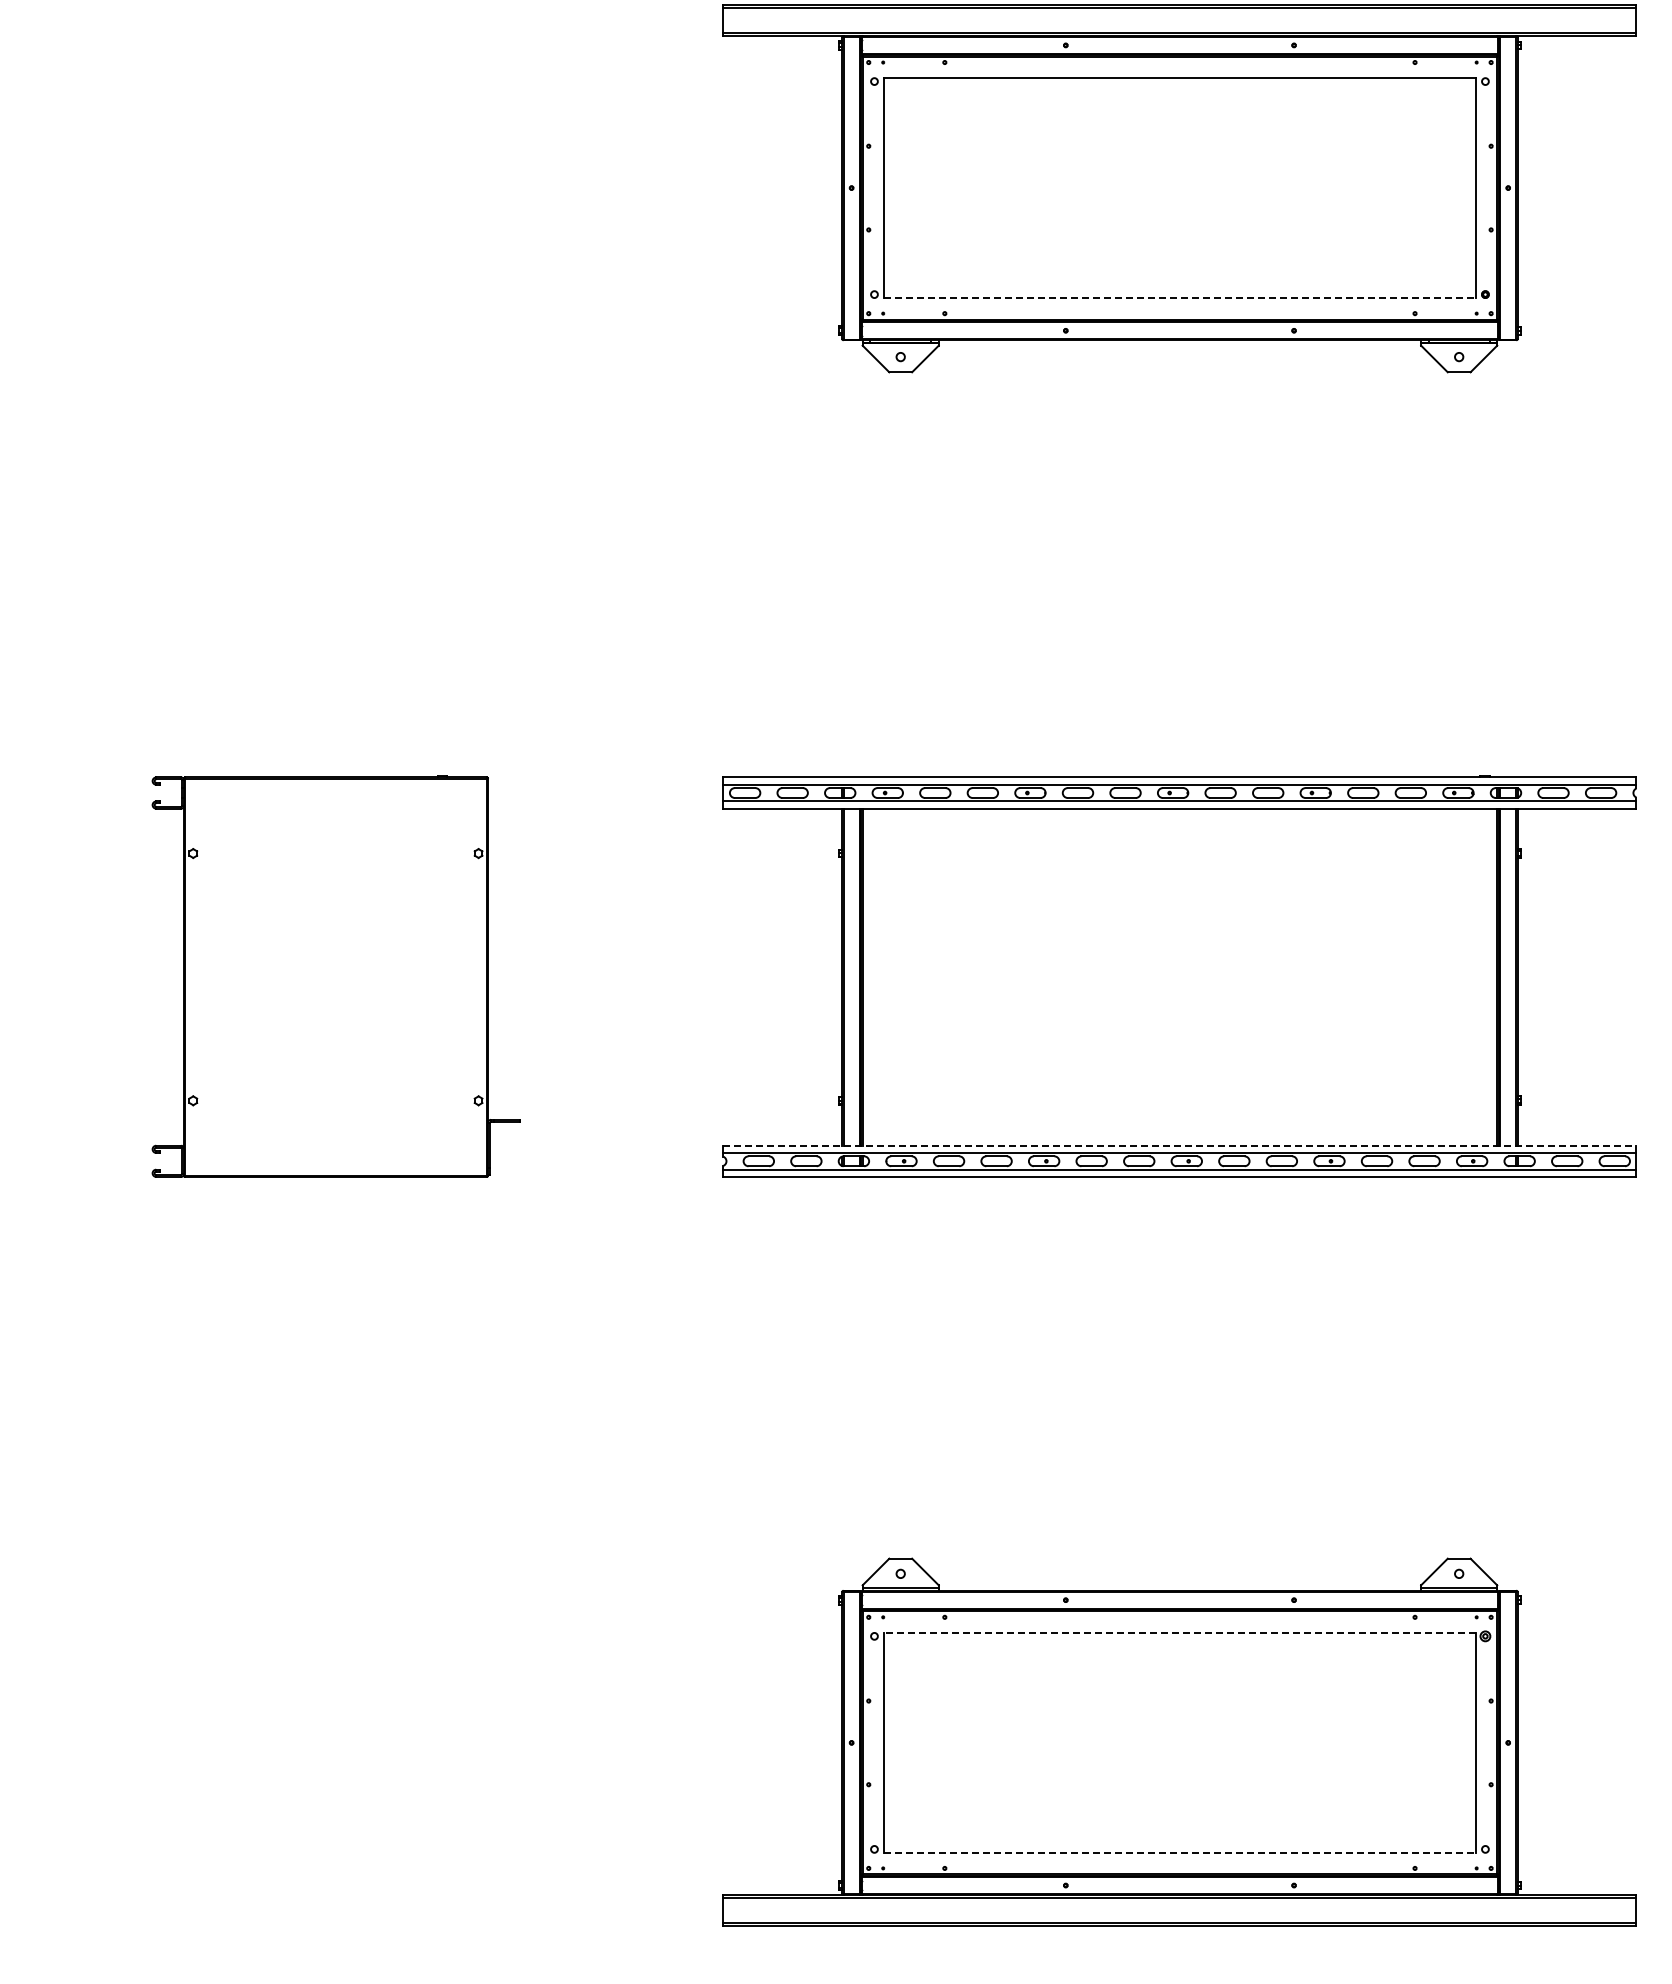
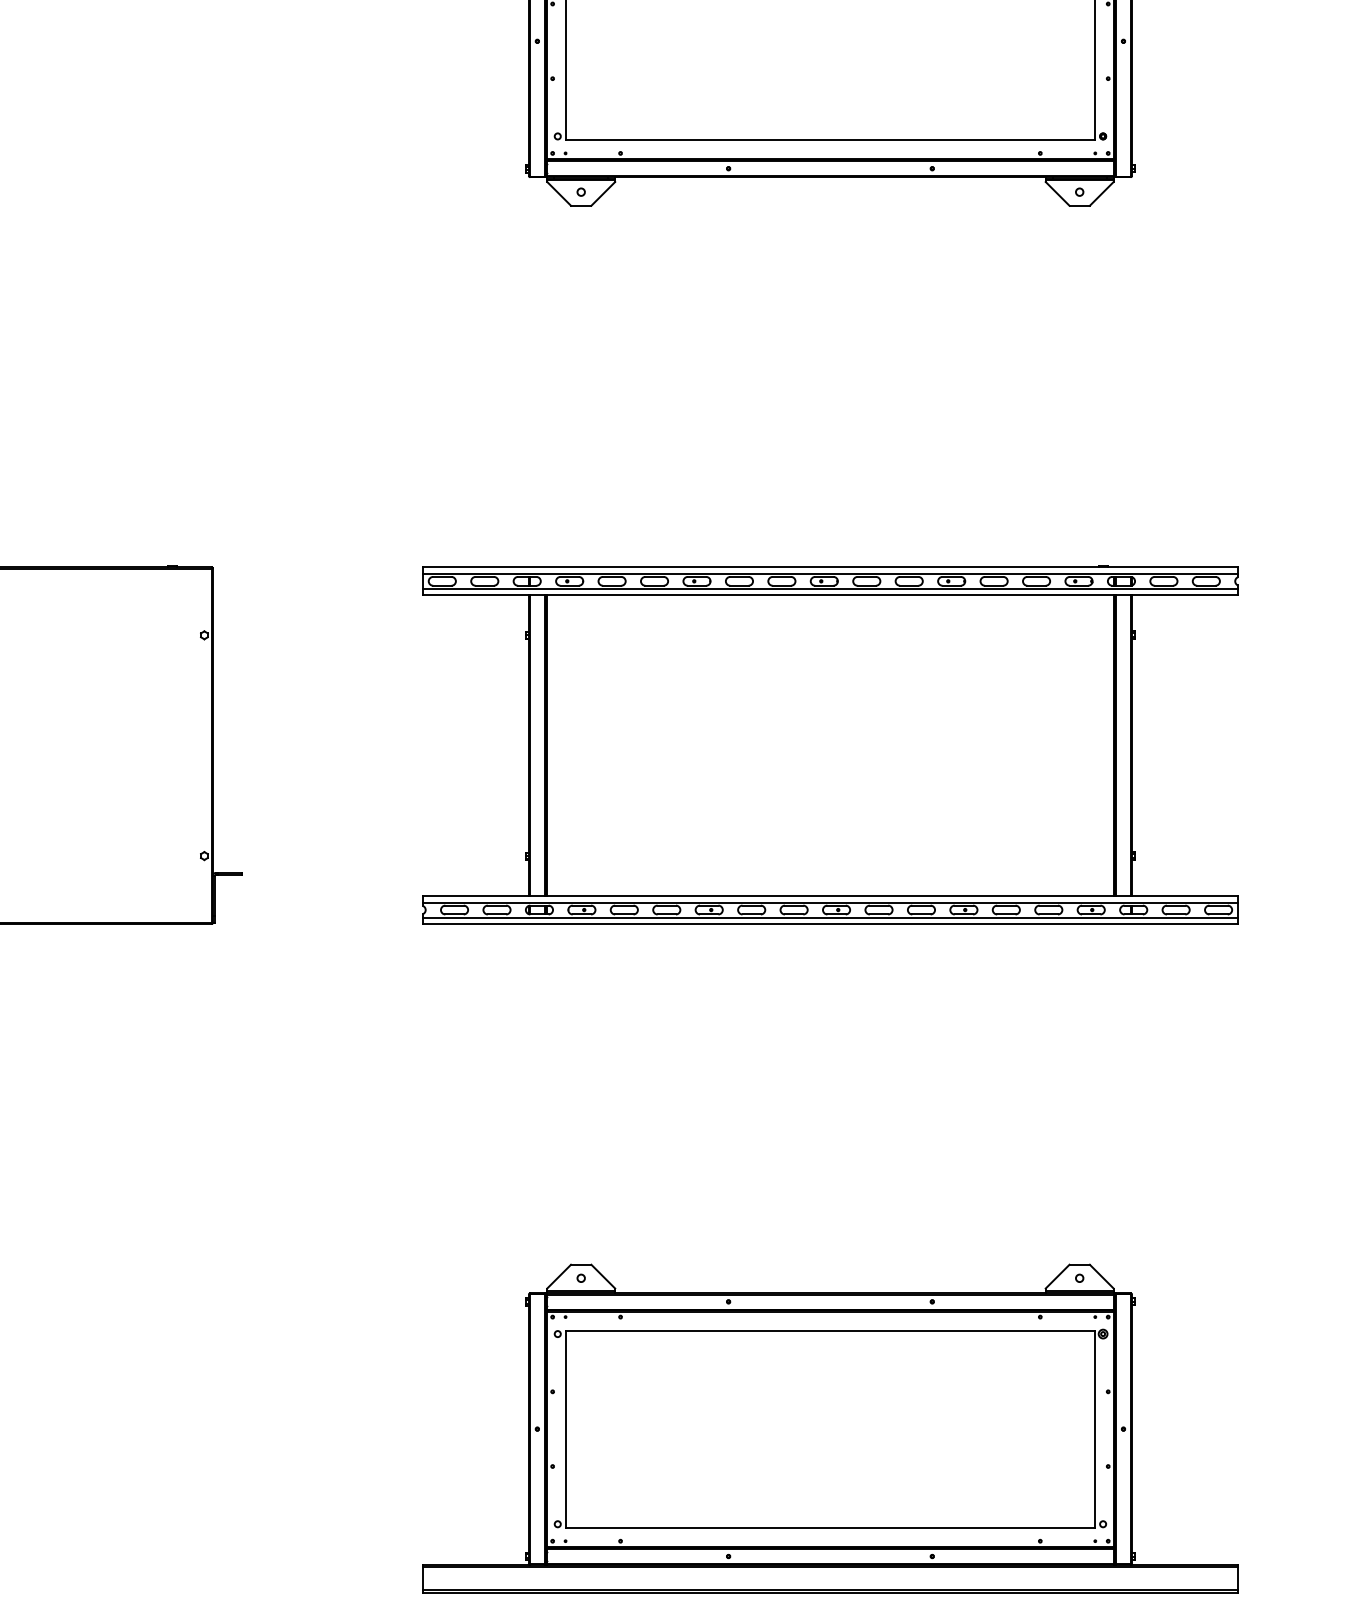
line: (1179, 298) -> (830, 139), dashed -> solid
line: (1179, 1145) -> (830, 895), dashed -> solid
line: (1179, 1632) -> (830, 1330), dashed -> solid
line: (1179, 1853) -> (830, 1527), dashed -> solid

